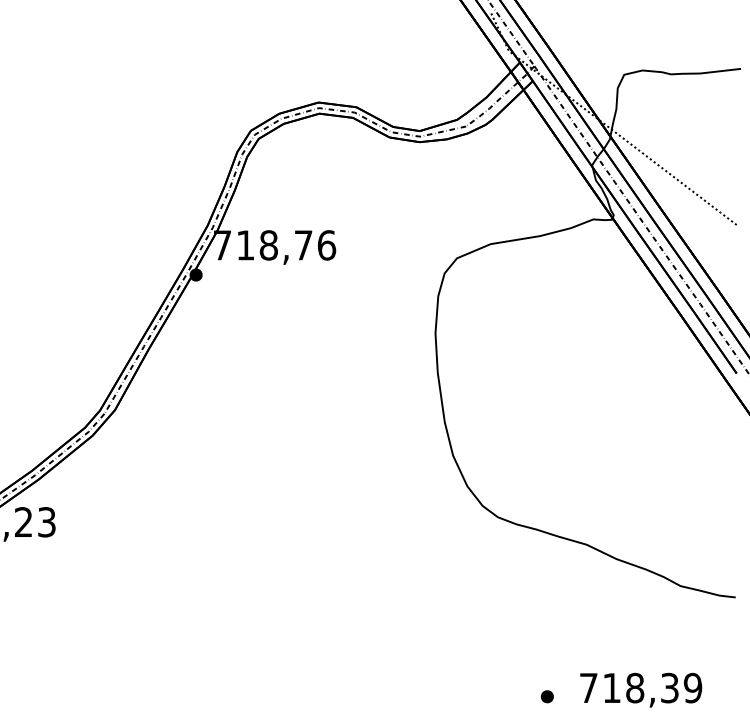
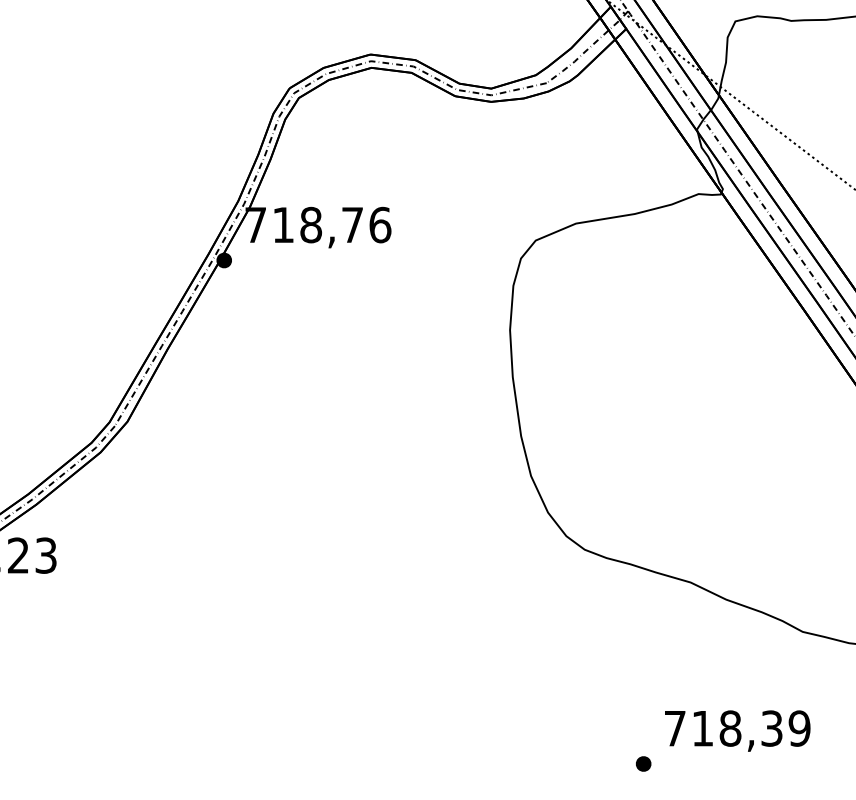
text: (641, 689) -> (738, 730), moved

